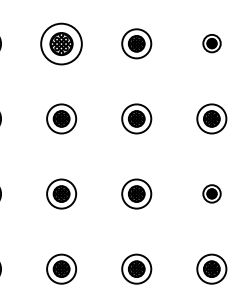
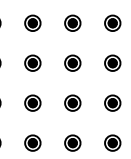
part: (60, 42) -> (32, 22), size x0.71
part: (211, 42) -> (112, 22), size x1.67
part: (211, 192) -> (112, 102), size x1.67

